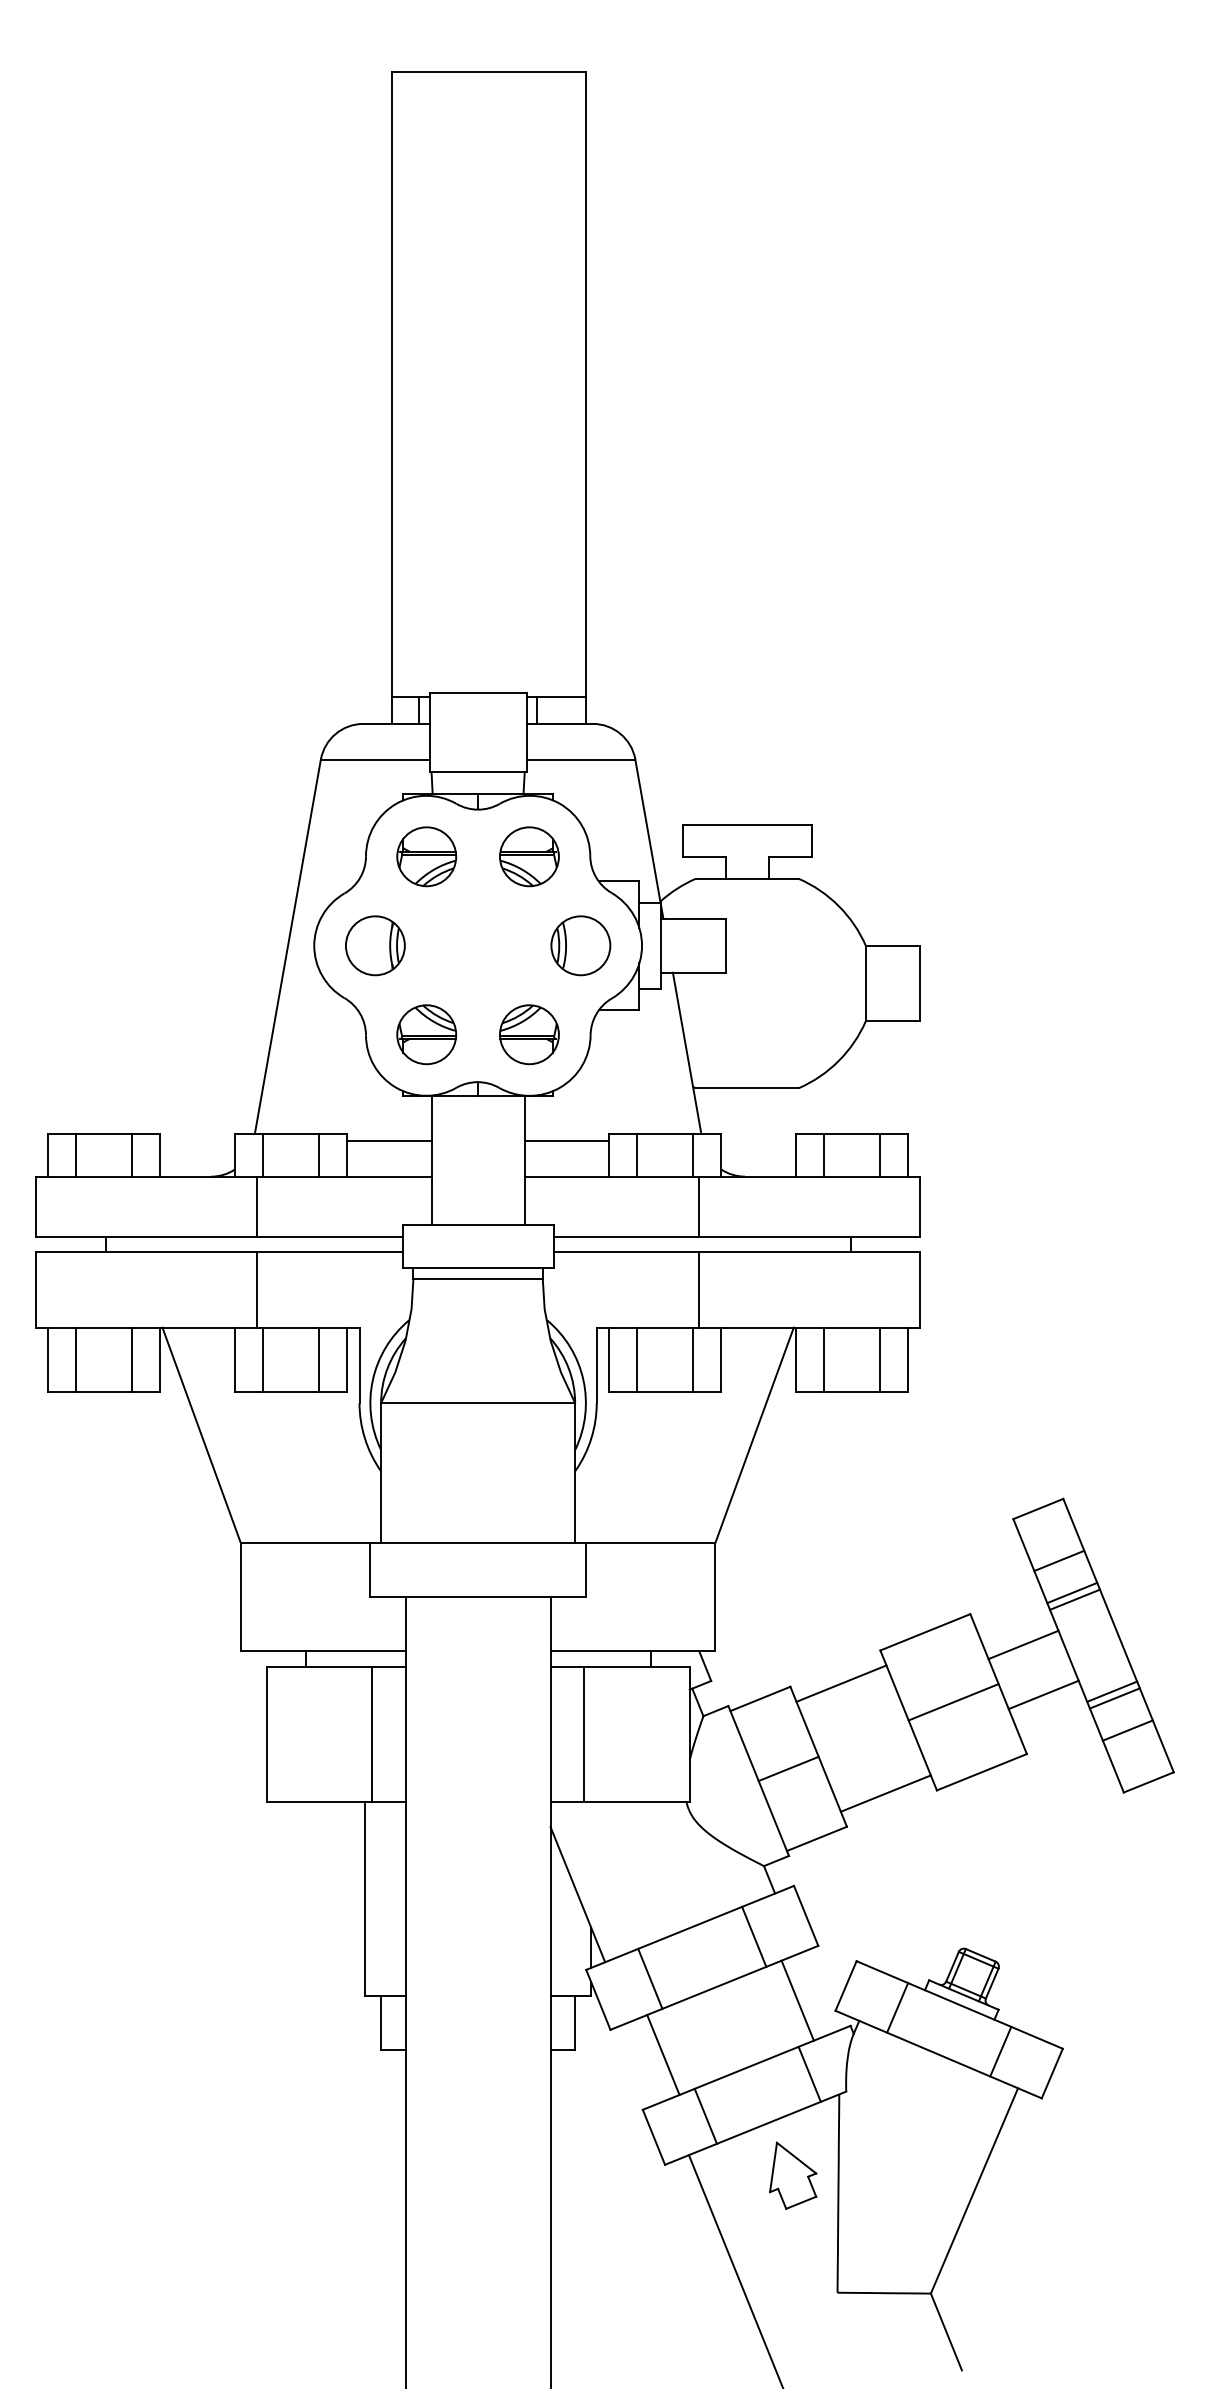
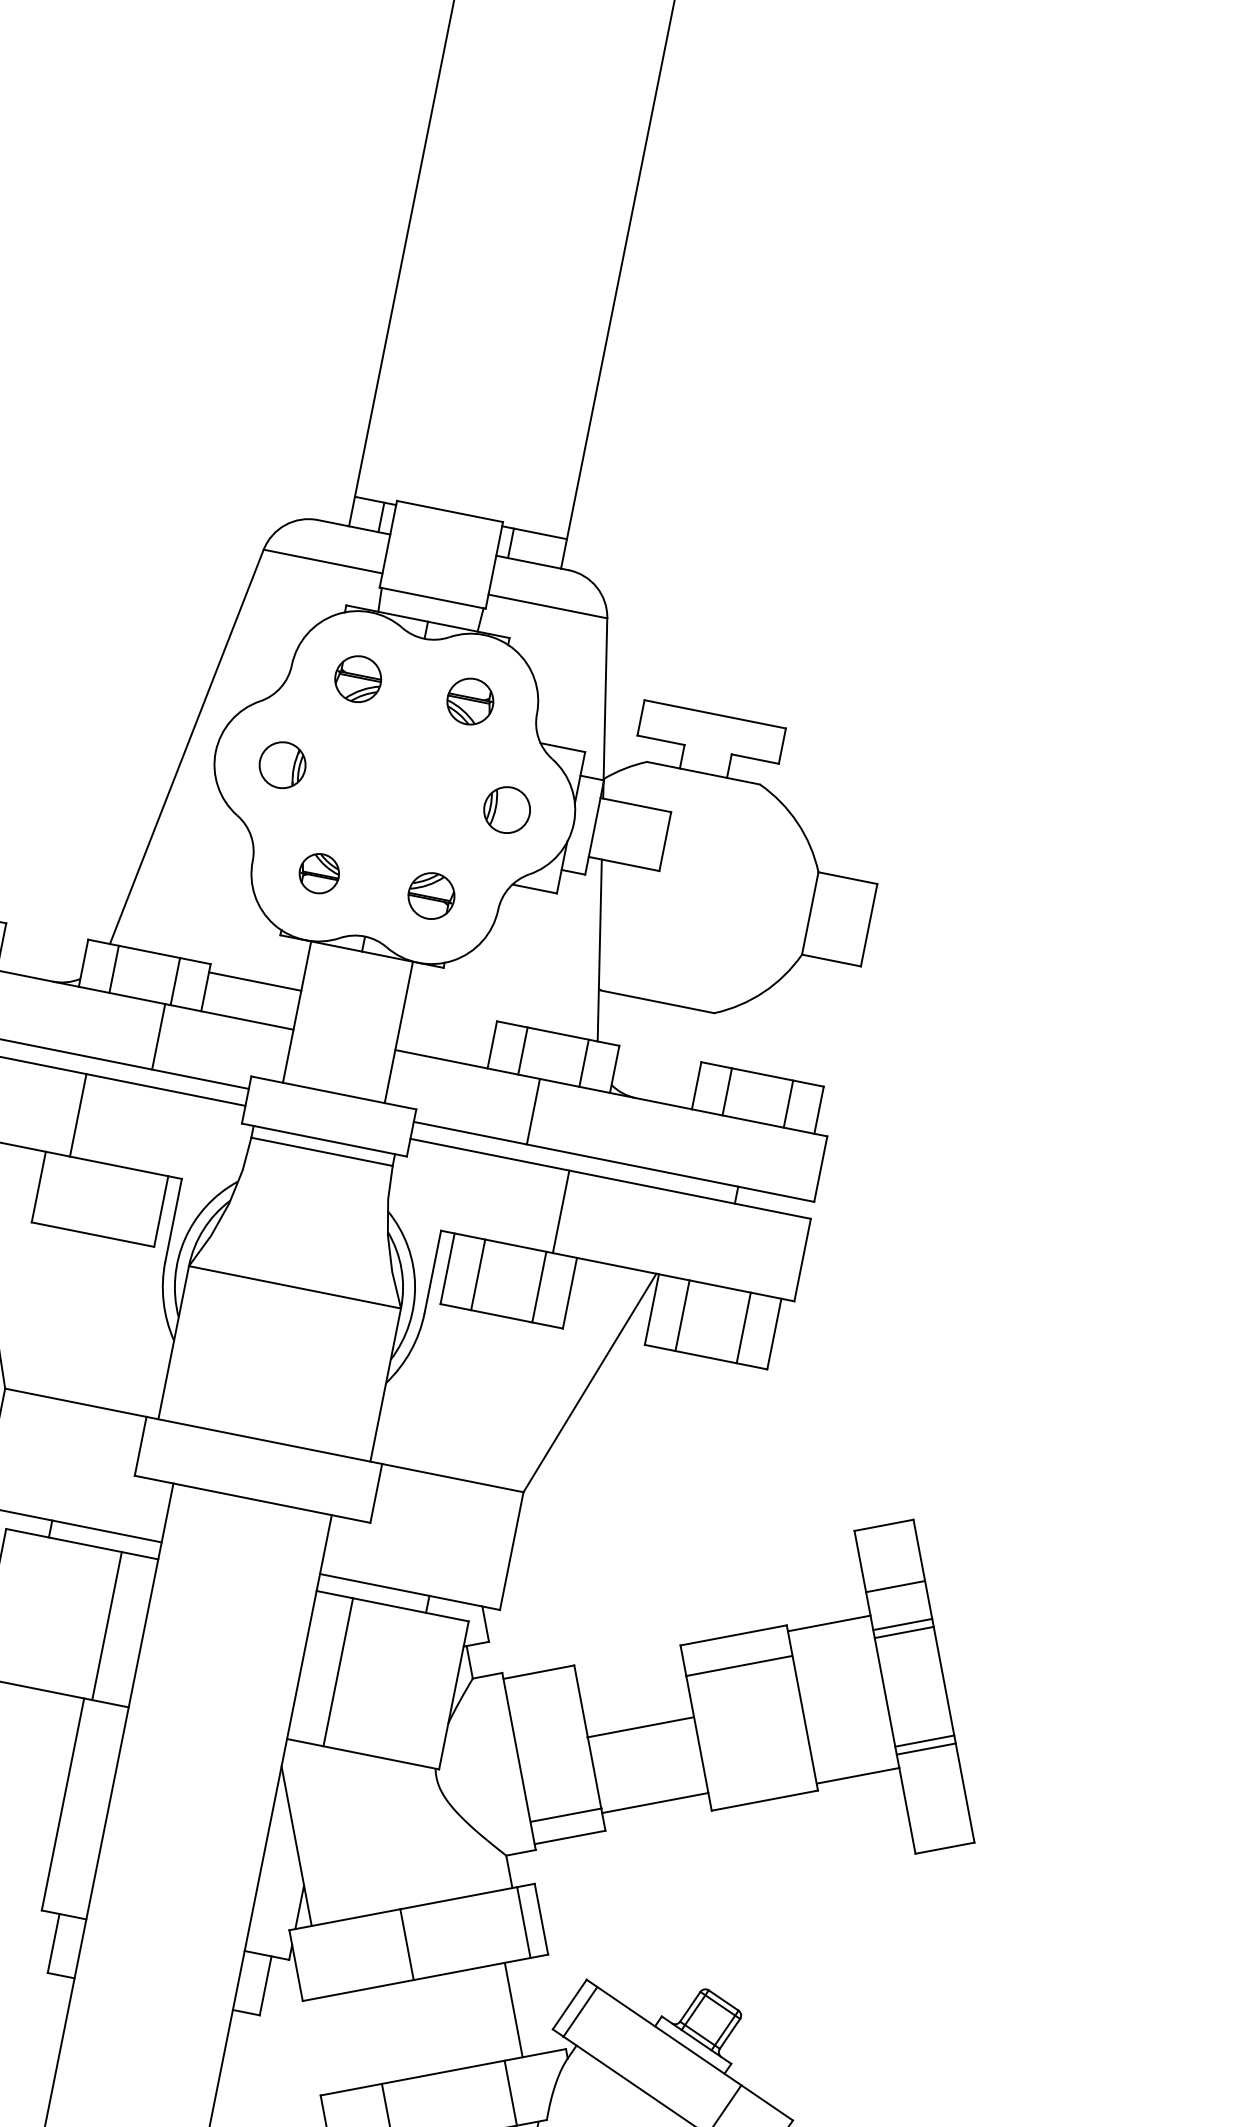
part: (426, 856) -> (357, 678), size x0.7
part: (529, 856) -> (470, 701), size x0.7
part: (375, 945) -> (282, 764), size x0.7
part: (580, 945) -> (506, 809), size x0.7
part: (426, 1034) -> (319, 873), size x0.6
part: (529, 1034) -> (431, 895), size x0.7
line: (566, 1141) -> (448, 1020), removed
line: (257, 1206) -> (159, 1036), moved
line: (699, 1206) -> (533, 1111), moved
line: (263, 1359) -> (69, 1192), removed
line: (319, 1359) -> (131, 1205), removed
line: (1023, 1644) -> (829, 1622), moved
line: (841, 1683) -> (640, 1727), moved
line: (1043, 1694) -> (858, 1775), moved
line: (953, 1702) -> (738, 1666), moved
line: (1127, 1730) -> (933, 1786), removed
line: (788, 1768) -> (566, 1814), moved
line: (754, 1936) -> (524, 1922), moved
line: (650, 1978) -> (407, 1944), moved
line: (897, 2007) -> (580, 2011), moved
line: (663, 2054) -> (355, 2039), removed

